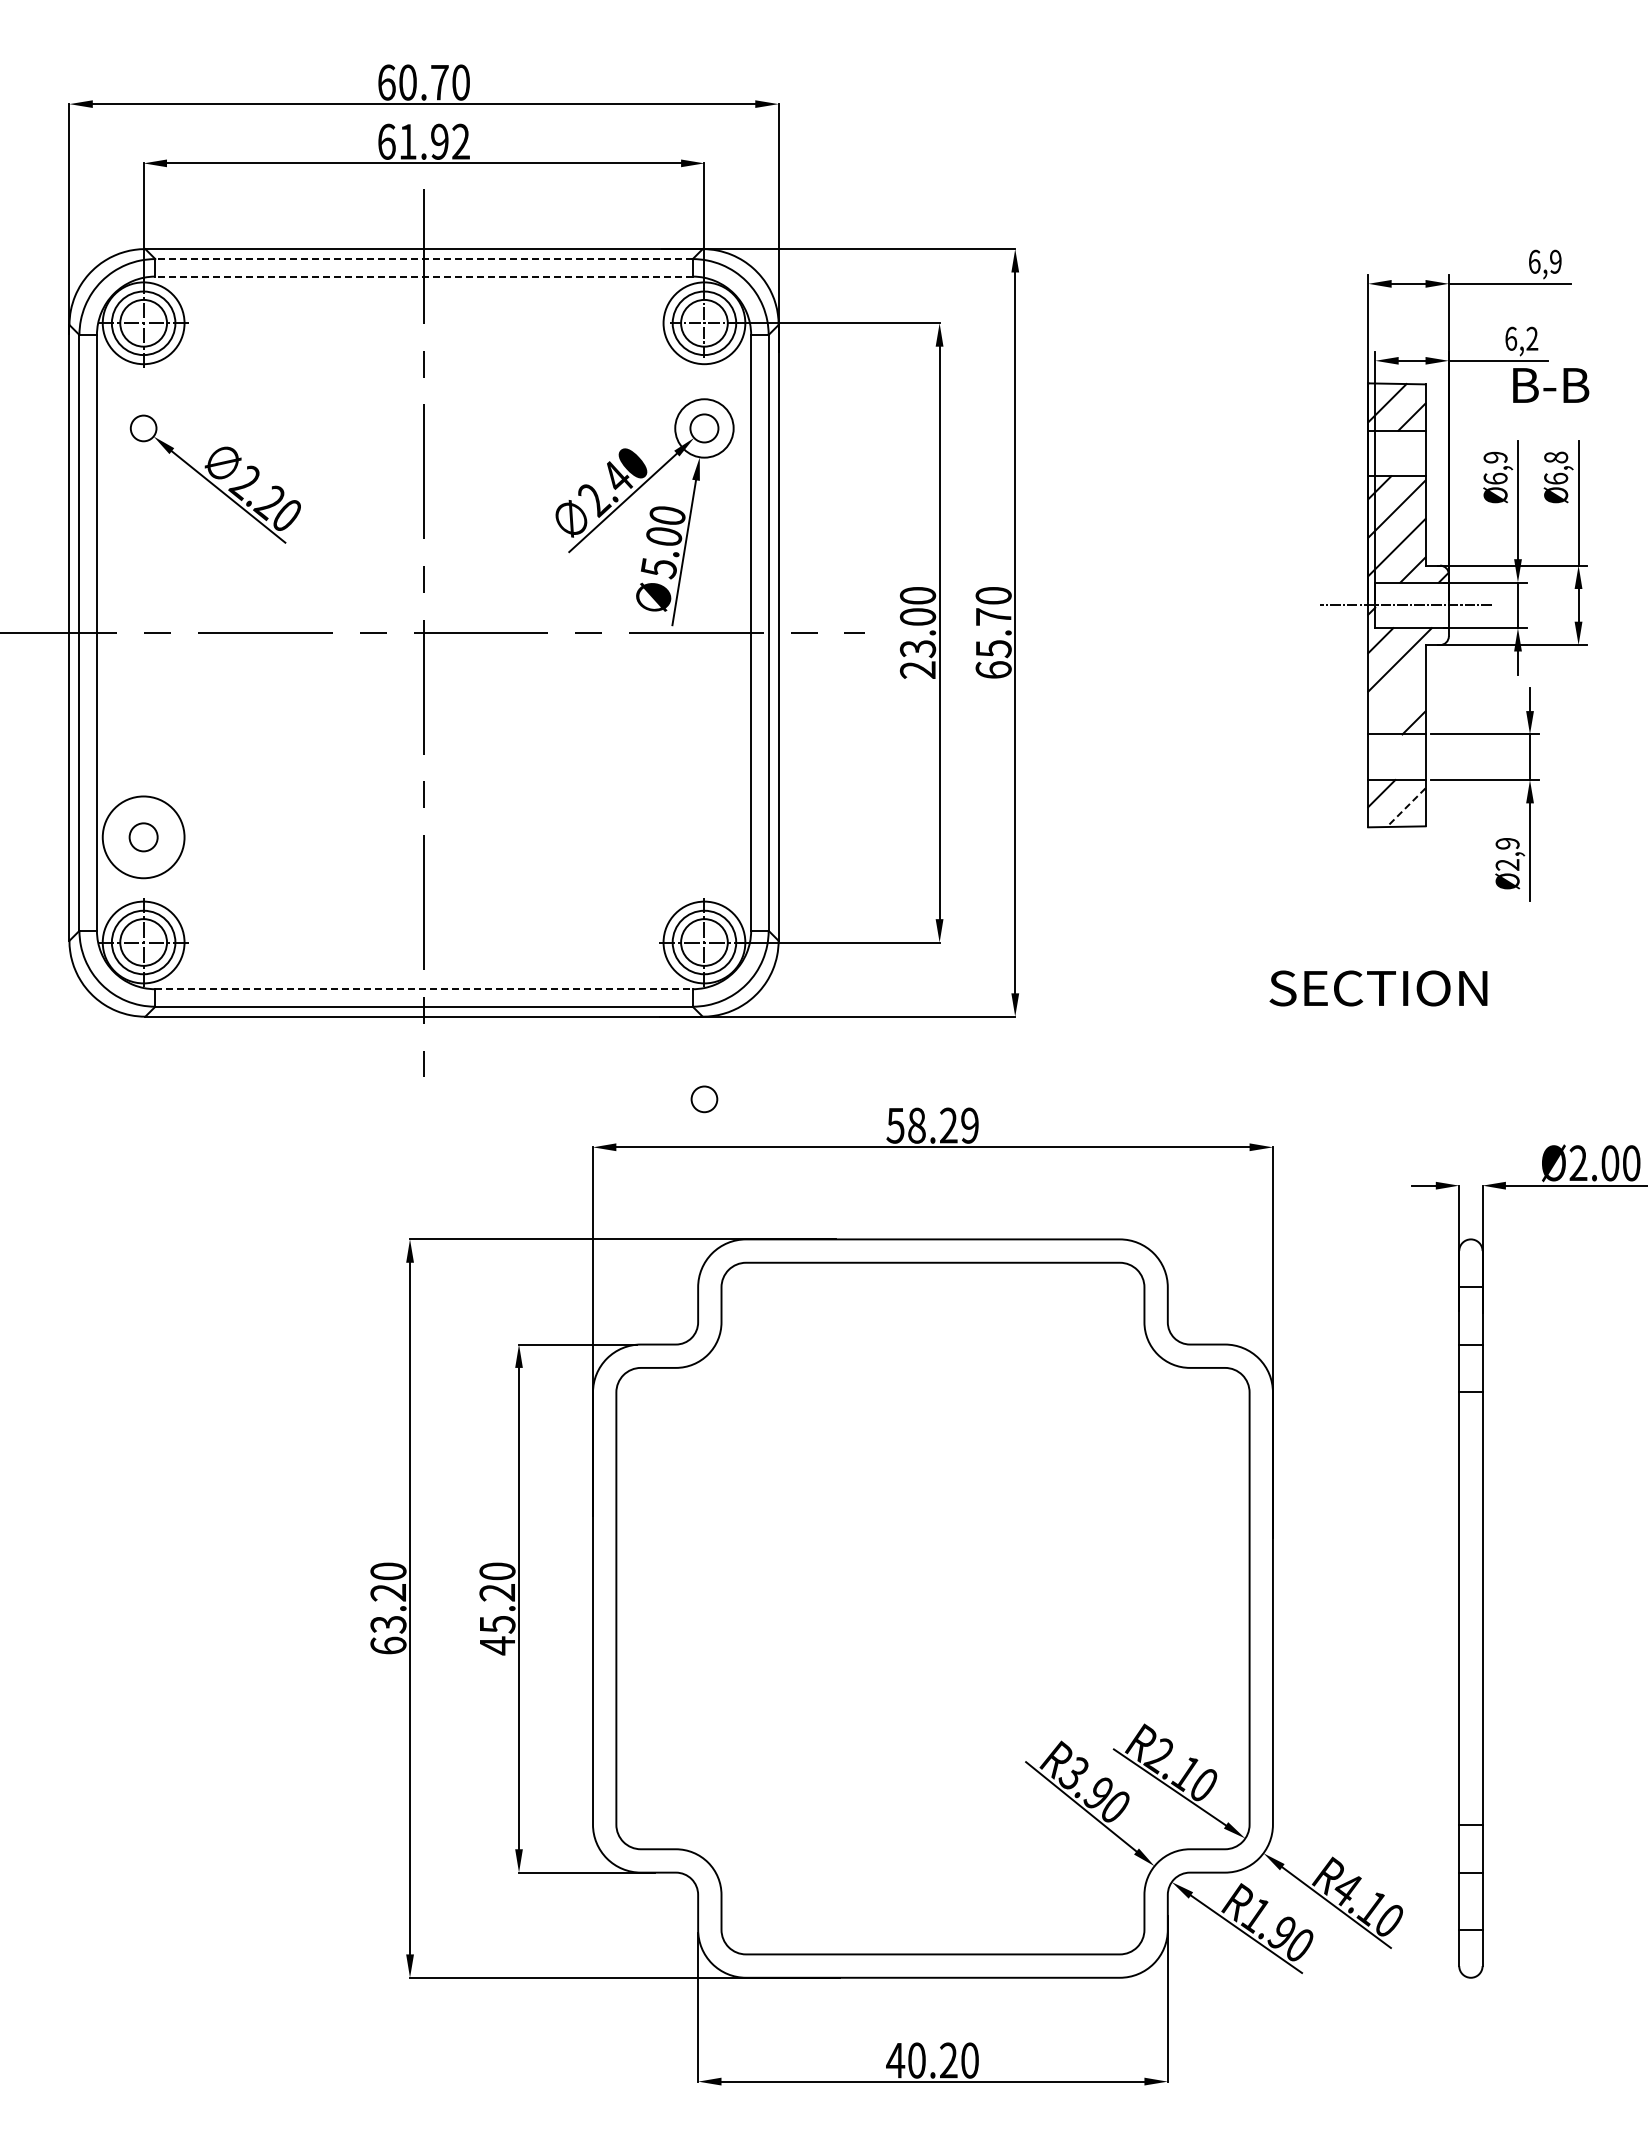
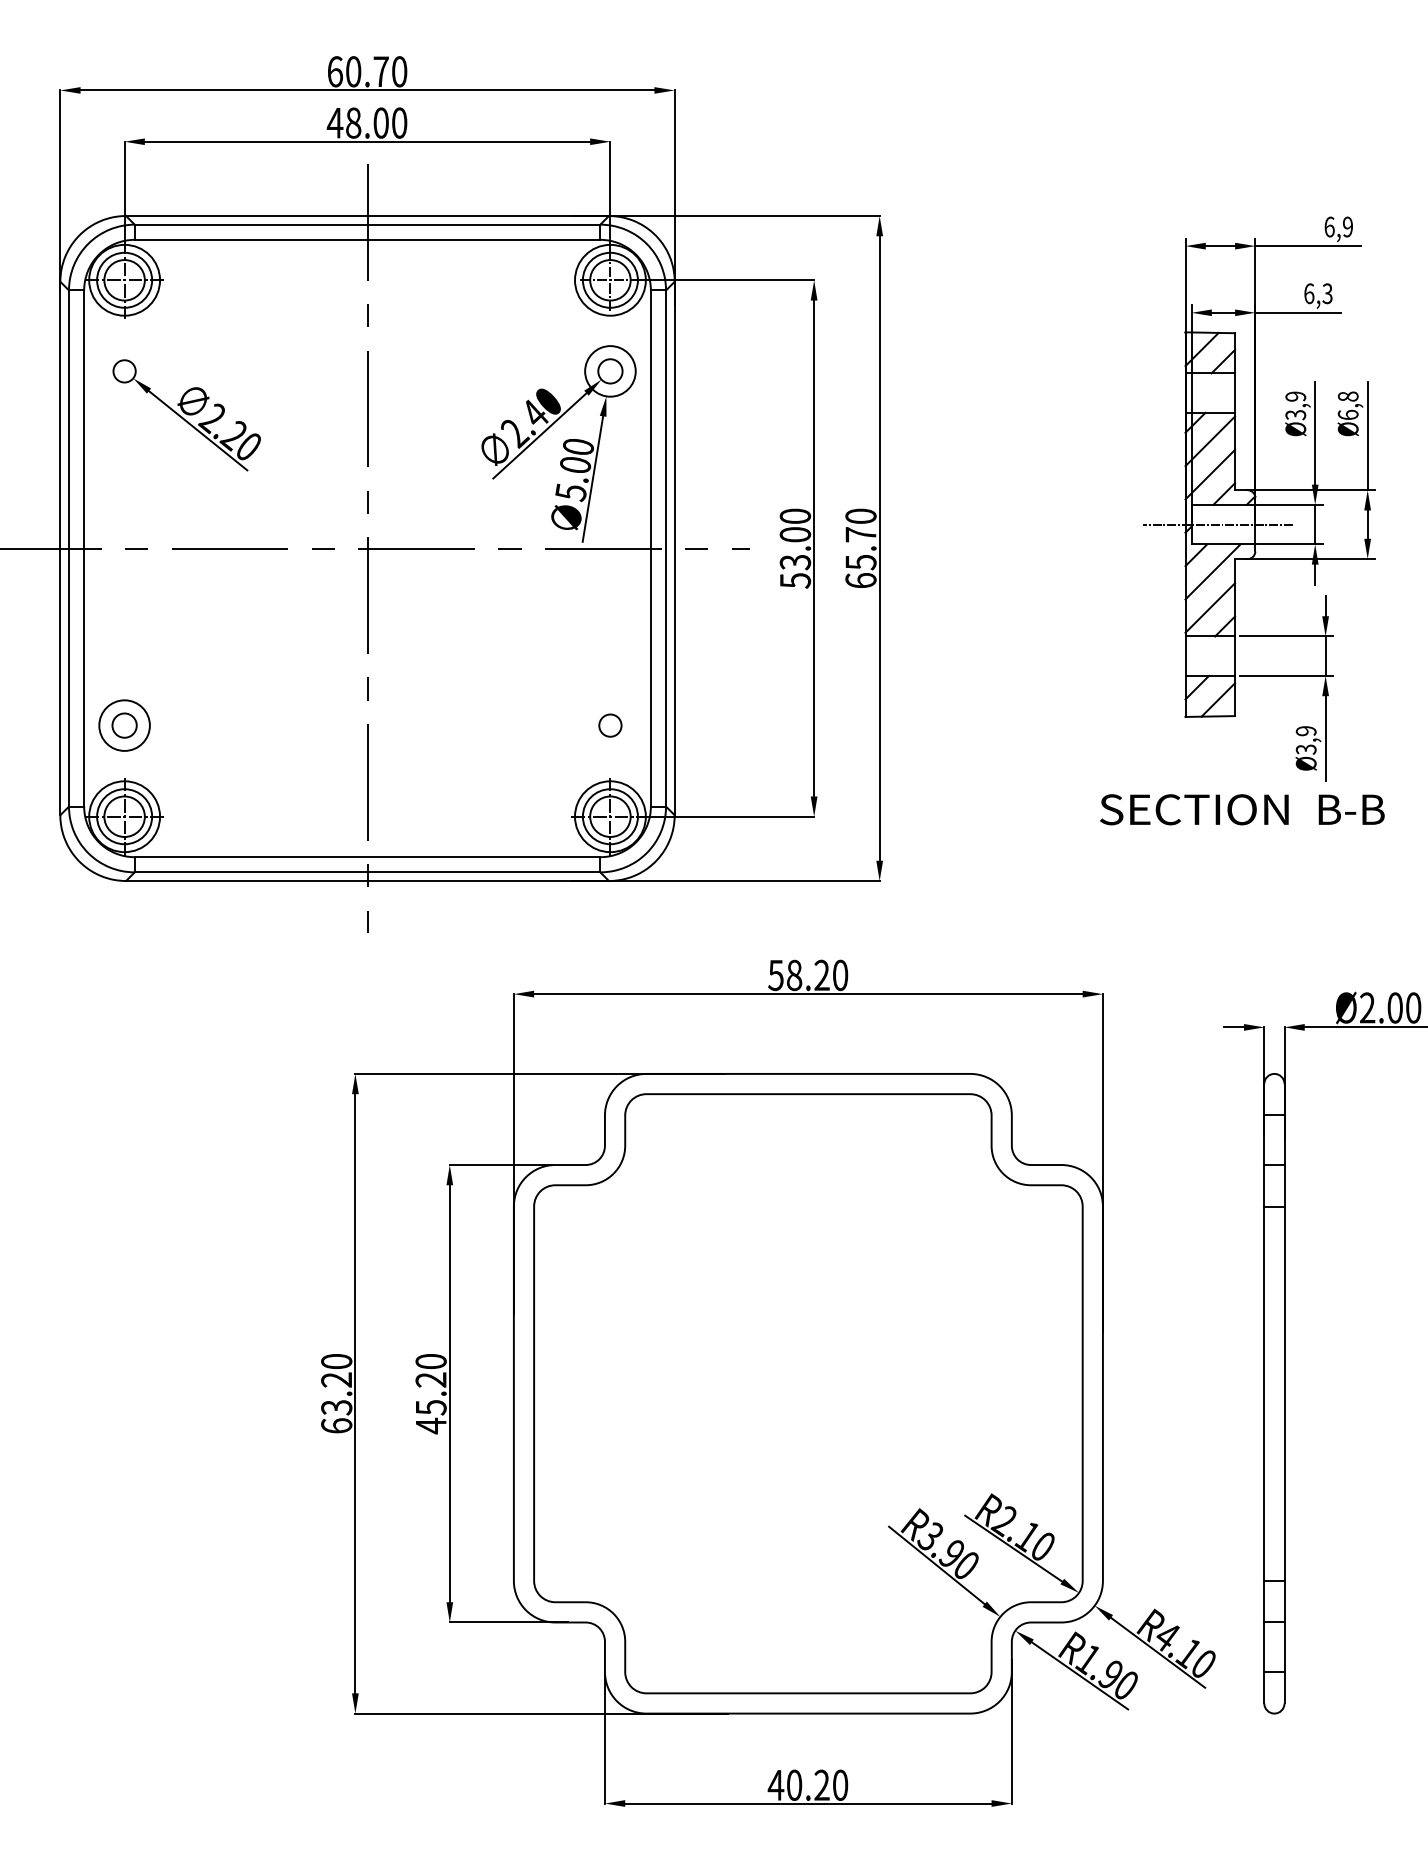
text: (423, 141) -> (367, 122), 61.92 -> 48.00
line: (424, 259) -> (367, 225), dashed -> solid
line: (424, 276) -> (367, 239), dashed -> solid
text: (1532, 338) -> (1327, 293), 6,2 -> 6,3
text: (1551, 385) -> (1352, 809), moved
text: (1495, 478) -> (1295, 414), Ø6,9 -> Ø3,9
text: (917, 670) -> (794, 581), 23.00 -> 53.00
line: (1396, 701) -> (1209, 607), added
line: (1405, 808) -> (1217, 700), dashed -> solid
circle: (143, 837) -> (124, 725), size x0.71
text: (1507, 865) -> (1306, 750), Ø2,9 -> Ø3,9
text: (1378, 988) -> (1194, 809), moved
line: (424, 989) -> (367, 857), dashed -> solid
circle: (704, 1099) -> (610, 725), moved
text: (969, 1125) -> (840, 975), 58.29 -> 58.20

